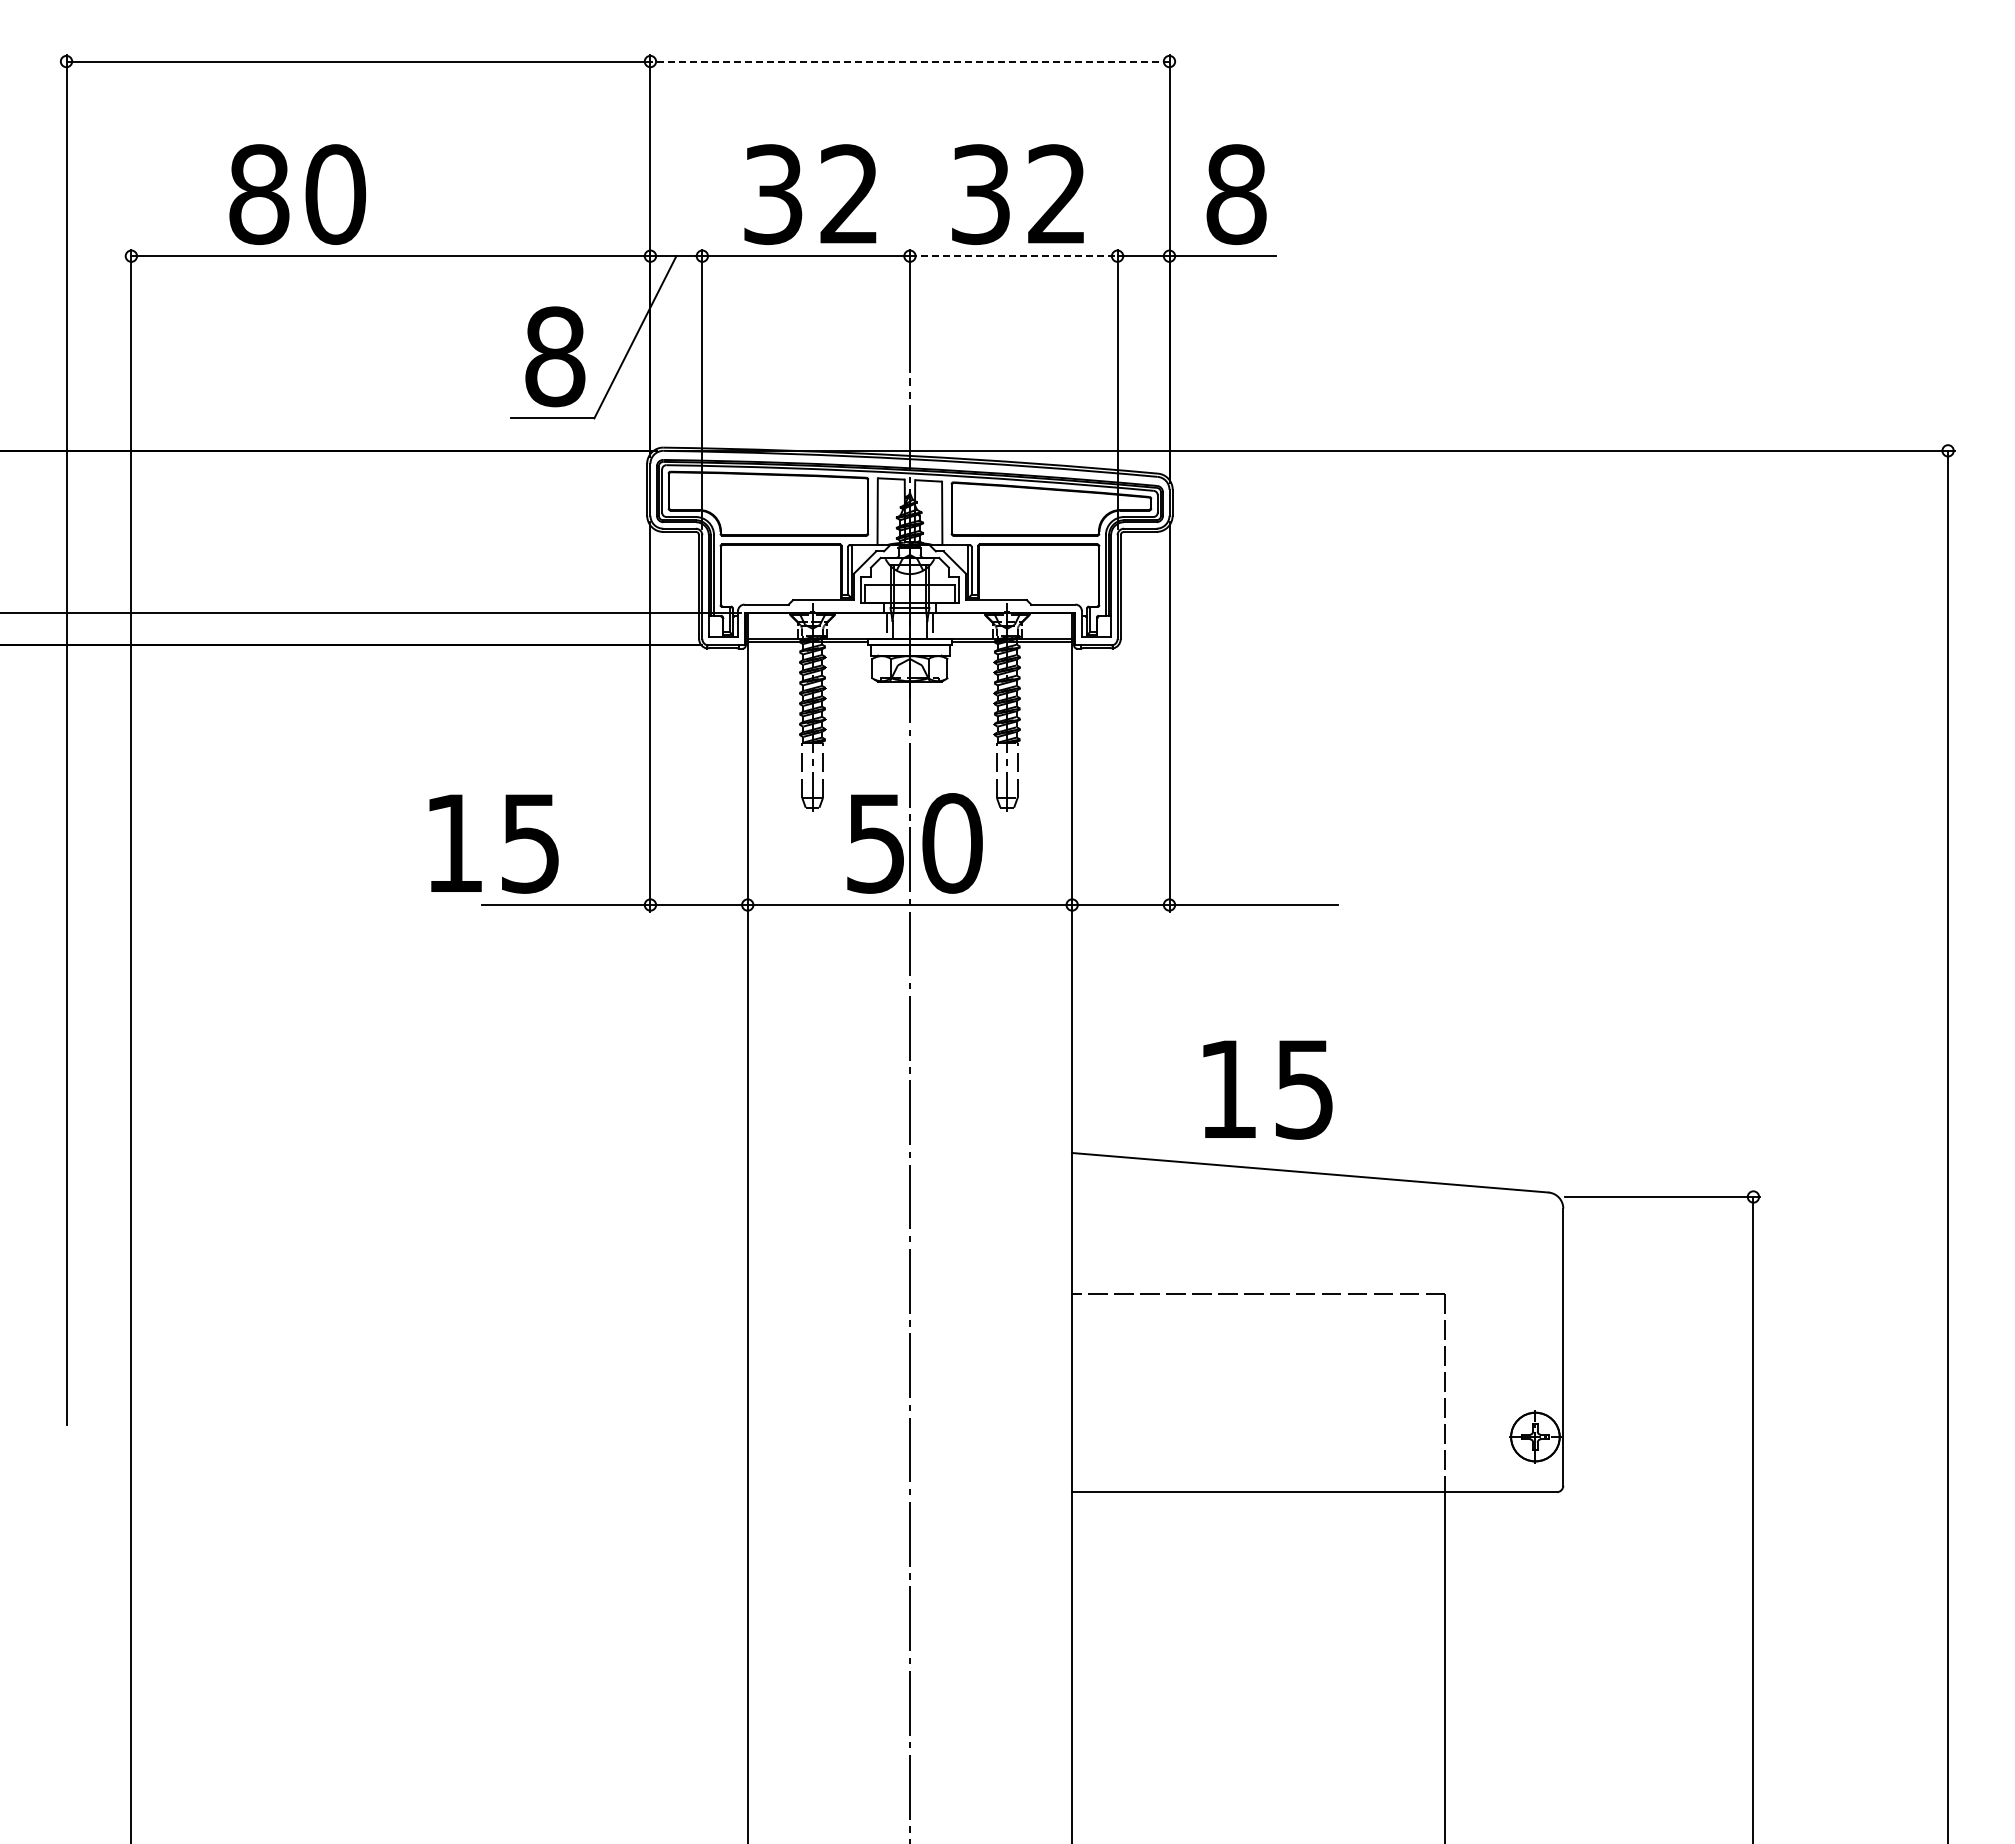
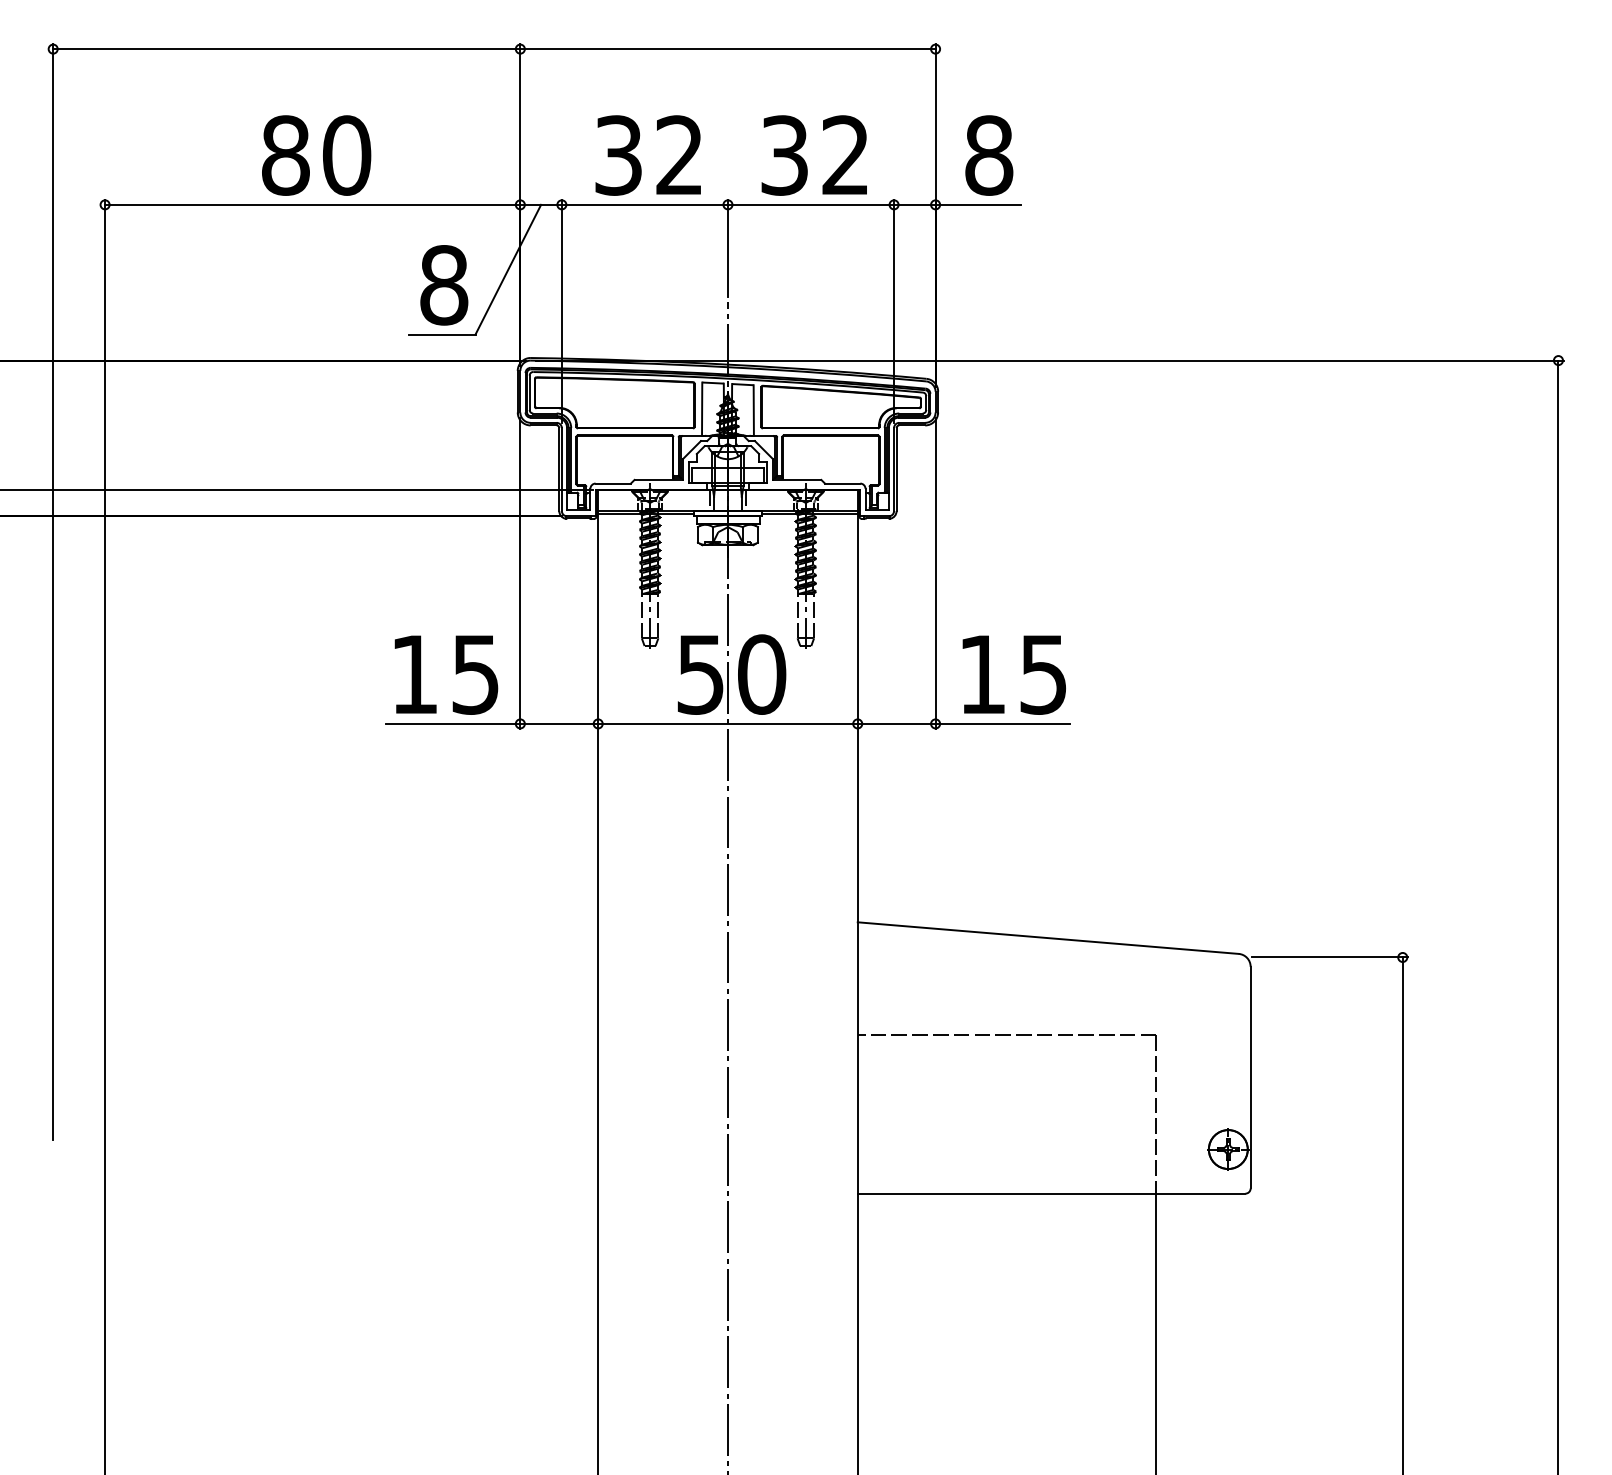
line: (909, 61) -> (727, 49), dashed -> solid
text: (297, 194) -> (316, 155), moved
line: (1013, 256) -> (810, 205), dashed -> solid
text: (493, 843) -> (446, 674), moved
text: (1267, 1089) -> (1014, 674), moved

